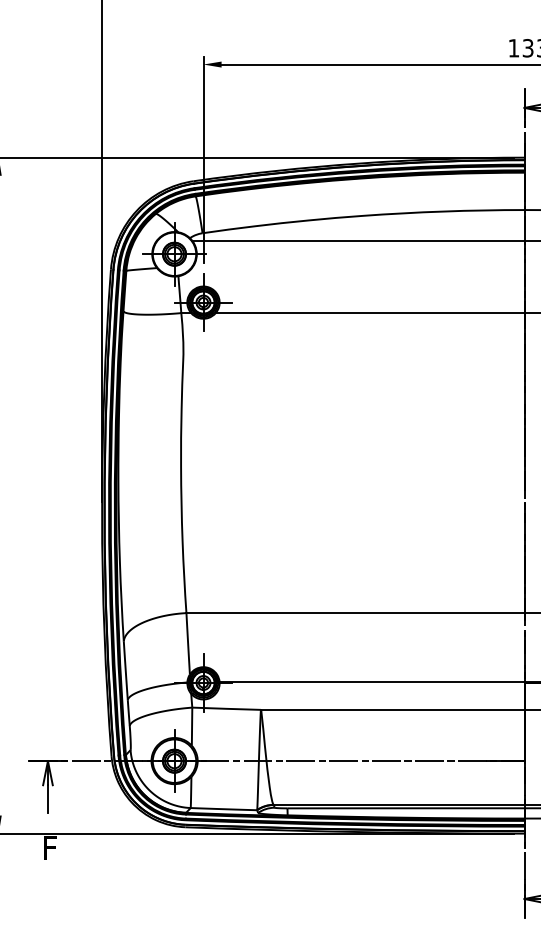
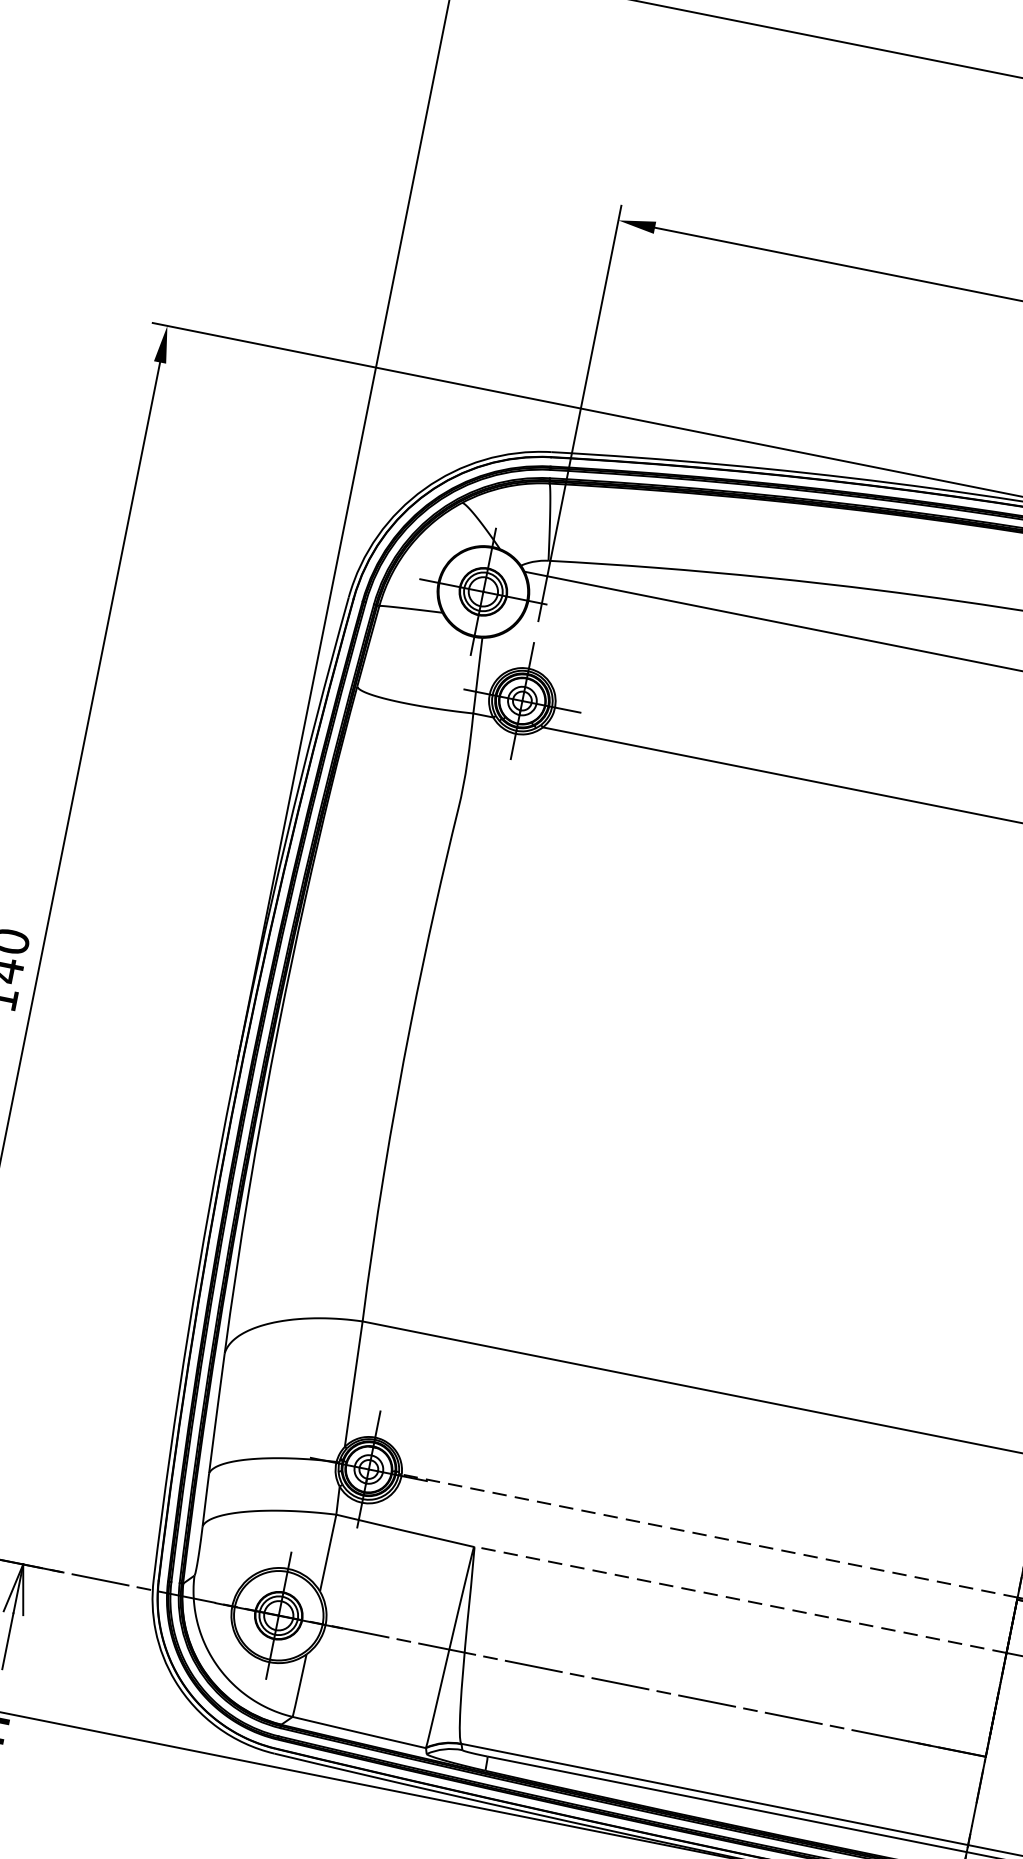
line: (371, 682) -> (708, 1536), solid -> dashed
line: (392, 709) -> (739, 1599), solid -> dashed

